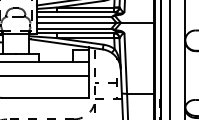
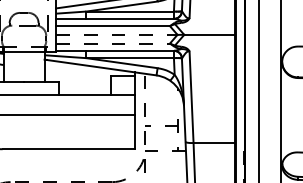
line: (76, 22) -> (116, 34), solid -> dashed
line: (74, 28) -> (113, 43), solid -> dashed

